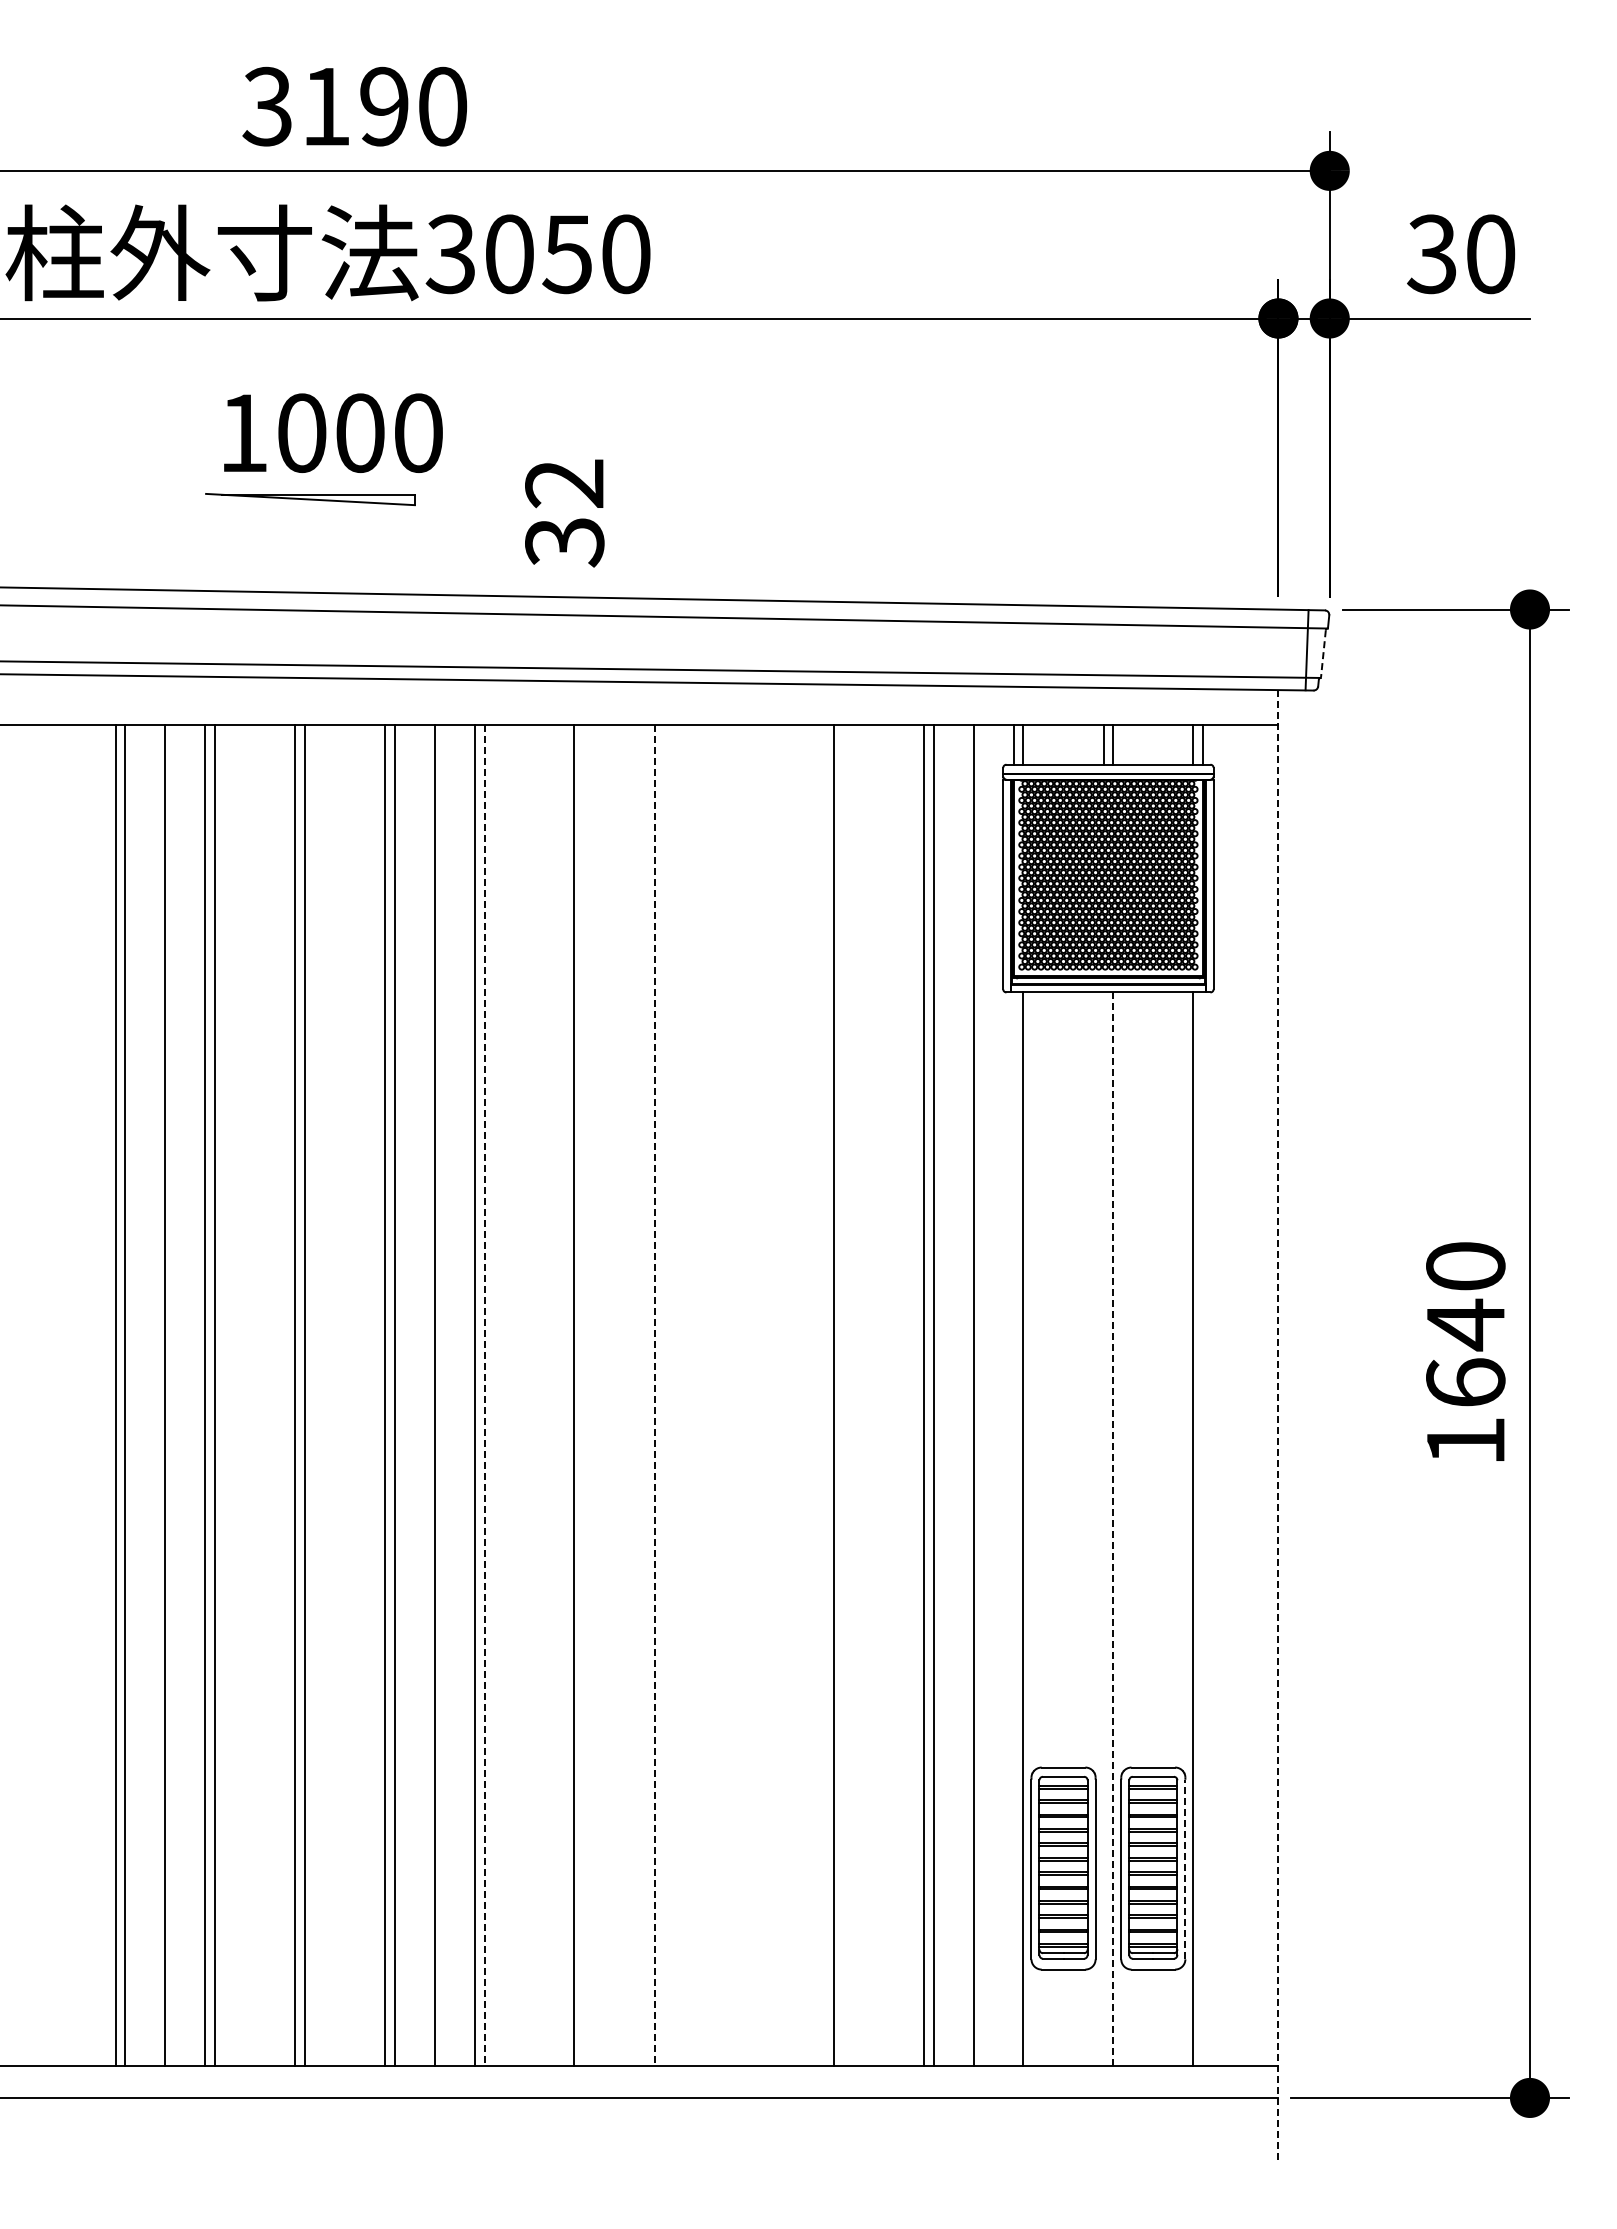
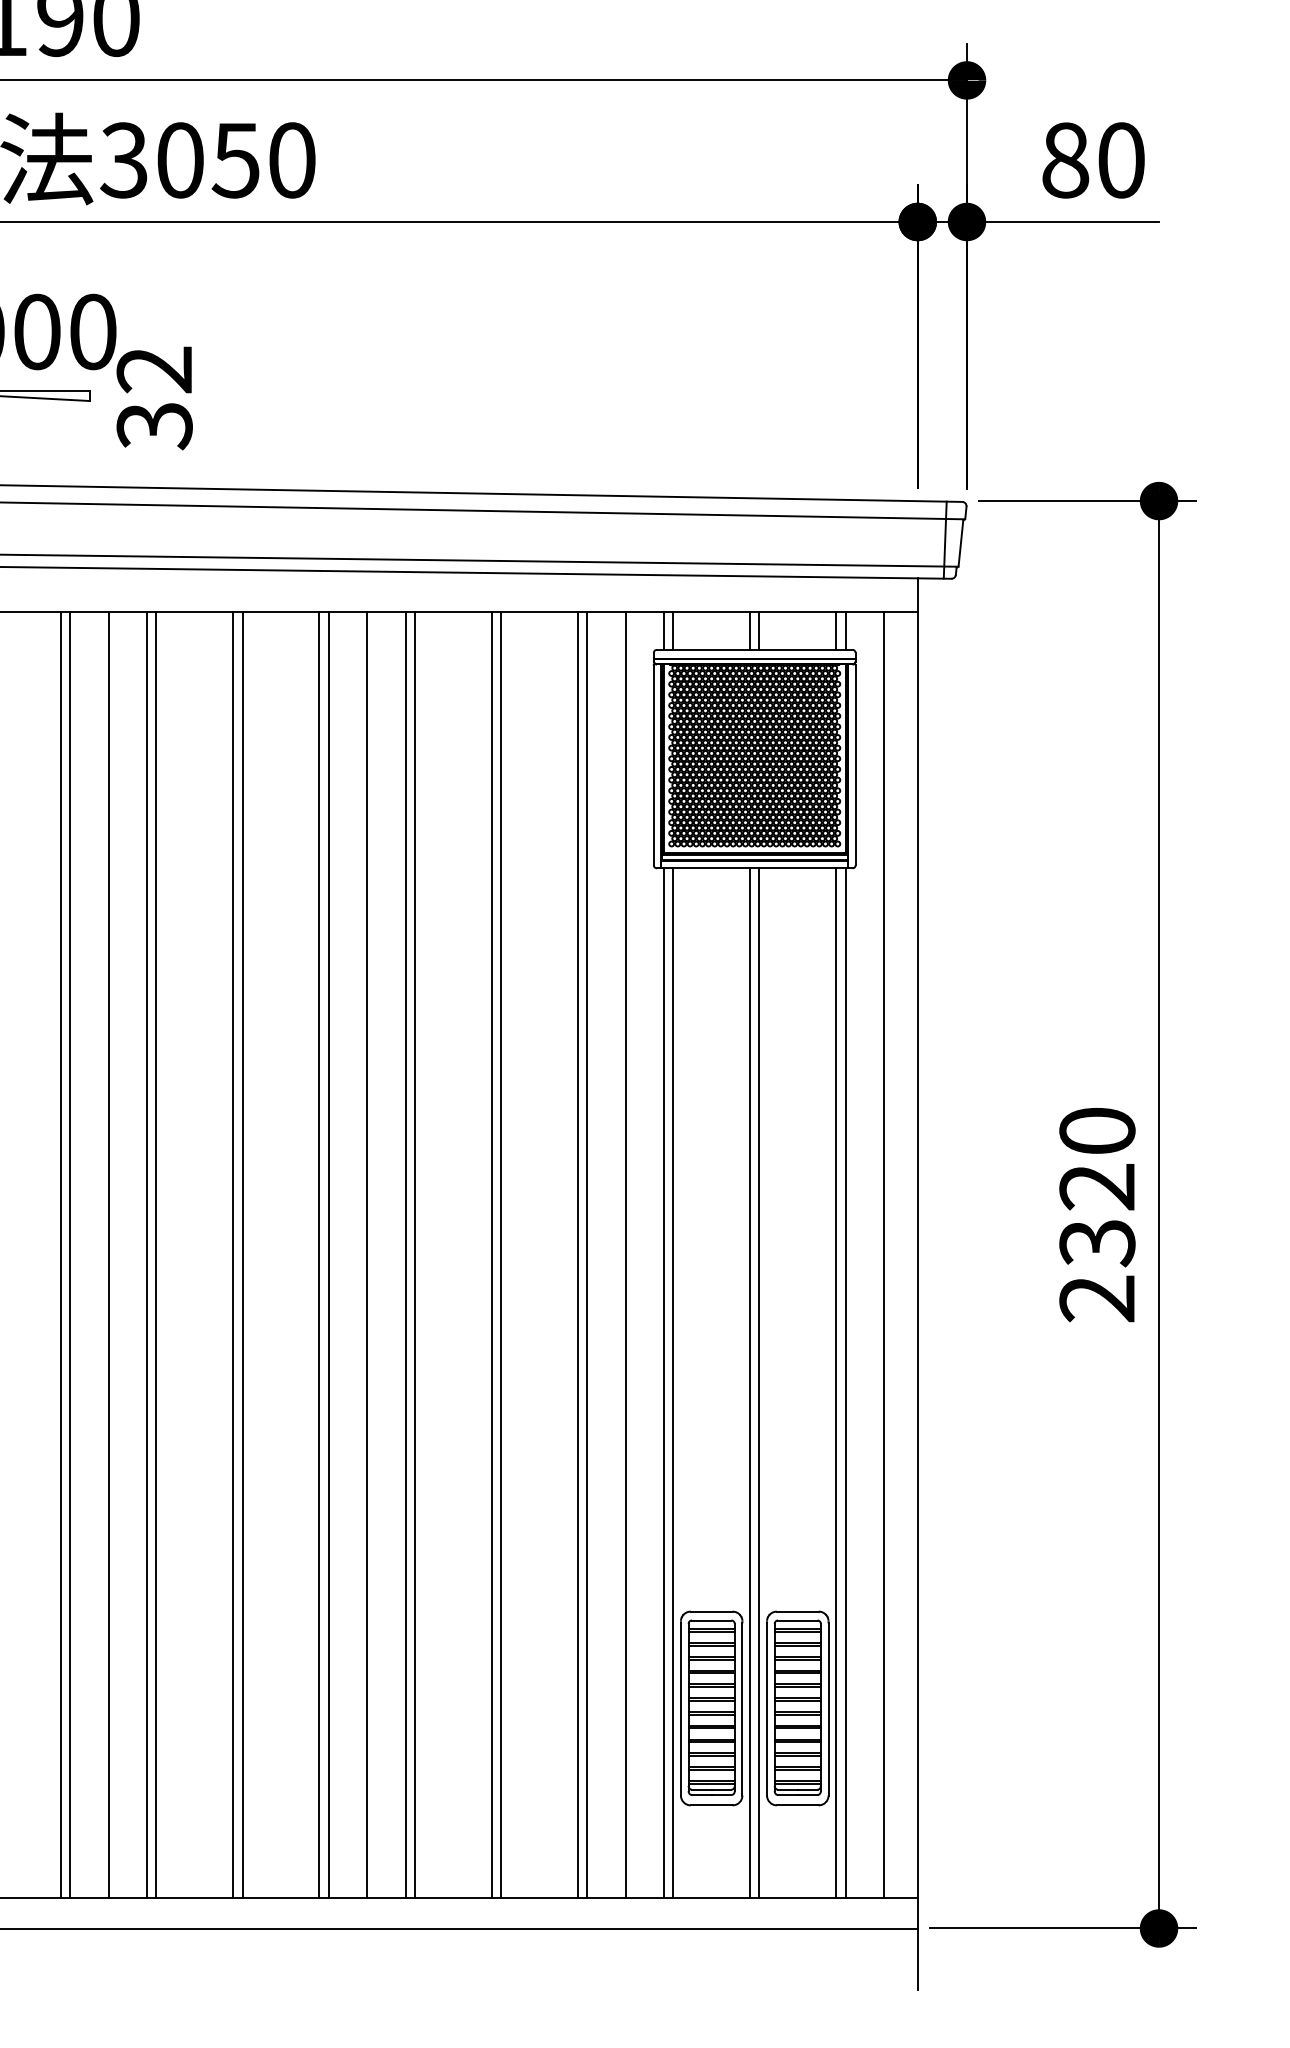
text: (1432, 254) -> (1065, 160), 30 -> 80
text: (564, 513) -> (154, 398), moved
line: (1323, 653) -> (960, 543), dashed -> solid
text: (1465, 1381) -> (1097, 1241), 1640 -> 2320
line: (484, 1395) -> (156, 1254), dashed -> solid
line: (564, 1395) -> (233, 1254), added
line: (654, 1395) -> (319, 1254), dashed -> solid
line: (664, 1395) -> (329, 1254), added
line: (704, 1395) -> (367, 1254), added
line: (744, 1395) -> (405, 1254), added
line: (753, 1395) -> (414, 1254), added
line: (843, 1395) -> (500, 1254), added
line: (1243, 1395) -> (884, 1254), added
line: (1278, 1426) -> (917, 1284), dashed -> solid
line: (1013, 1528) -> (663, 1382), added
line: (1103, 1528) -> (750, 1382), added
line: (1203, 1528) -> (845, 1382), added
line: (1113, 1529) -> (759, 1383), dashed -> solid
line: (1185, 1869) -> (828, 1709), dashed -> solid

